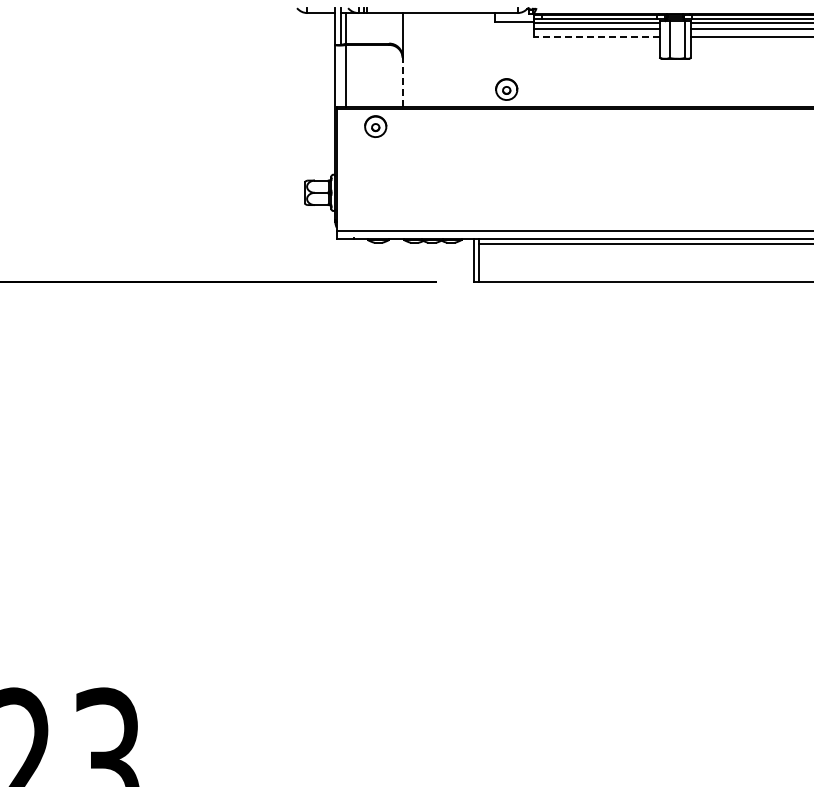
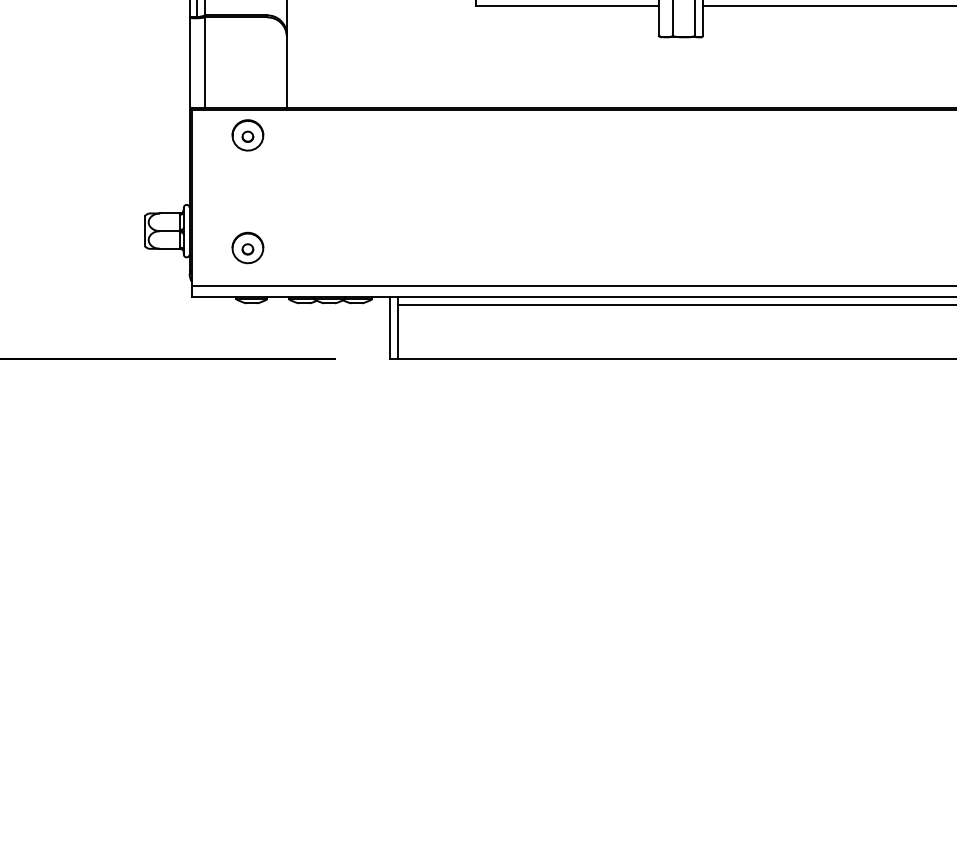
line: (596, 36) -> (567, 5), dashed -> solid
line: (402, 82) -> (286, 71), dashed -> solid
part: (506, 89) -> (247, 247), moved

